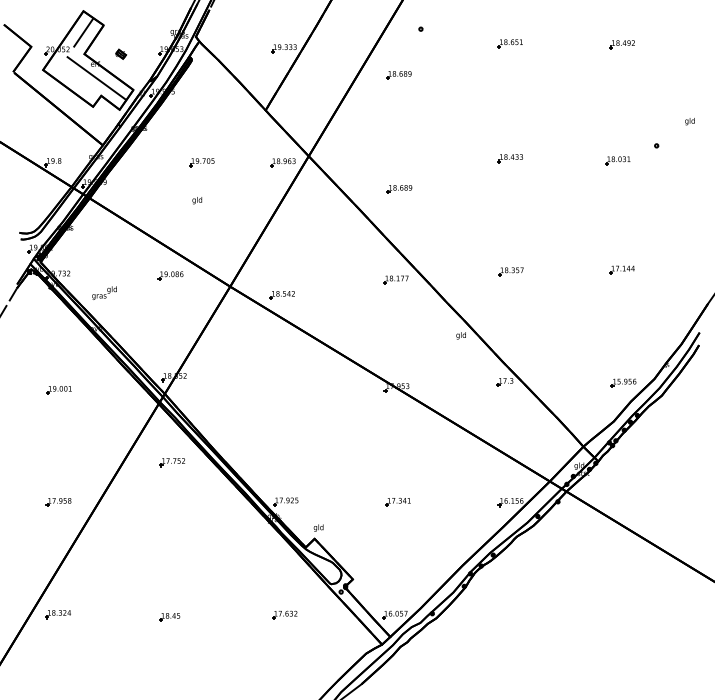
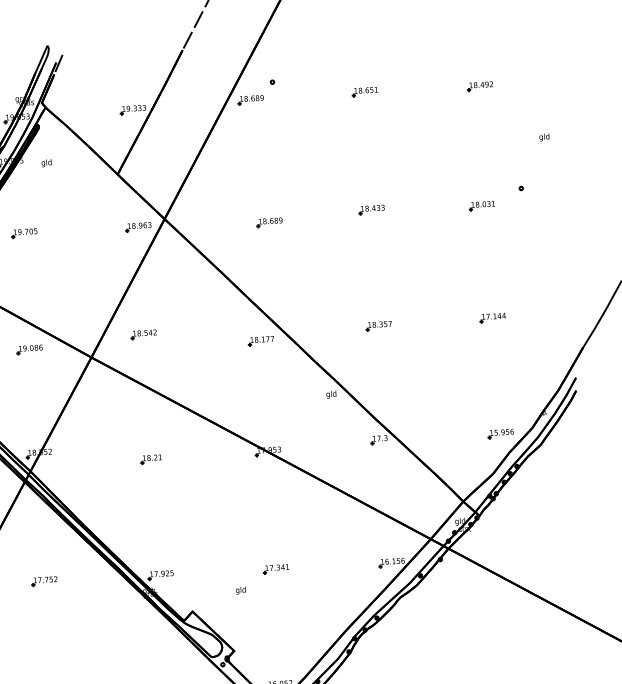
part: (398, 75) -> (250, 100), moved
text: (689, 121) -> (543, 137), moved
part: (201, 162) -> (24, 233), moved
part: (399, 189) -> (269, 222), moved
text: (197, 200) -> (46, 163), moved
part: (281, 295) -> (143, 334), moved
part: (282, 388) -> (150, 459), added
part: (171, 462) -> (43, 581), moved
text: (318, 527) -> (240, 590), moved

